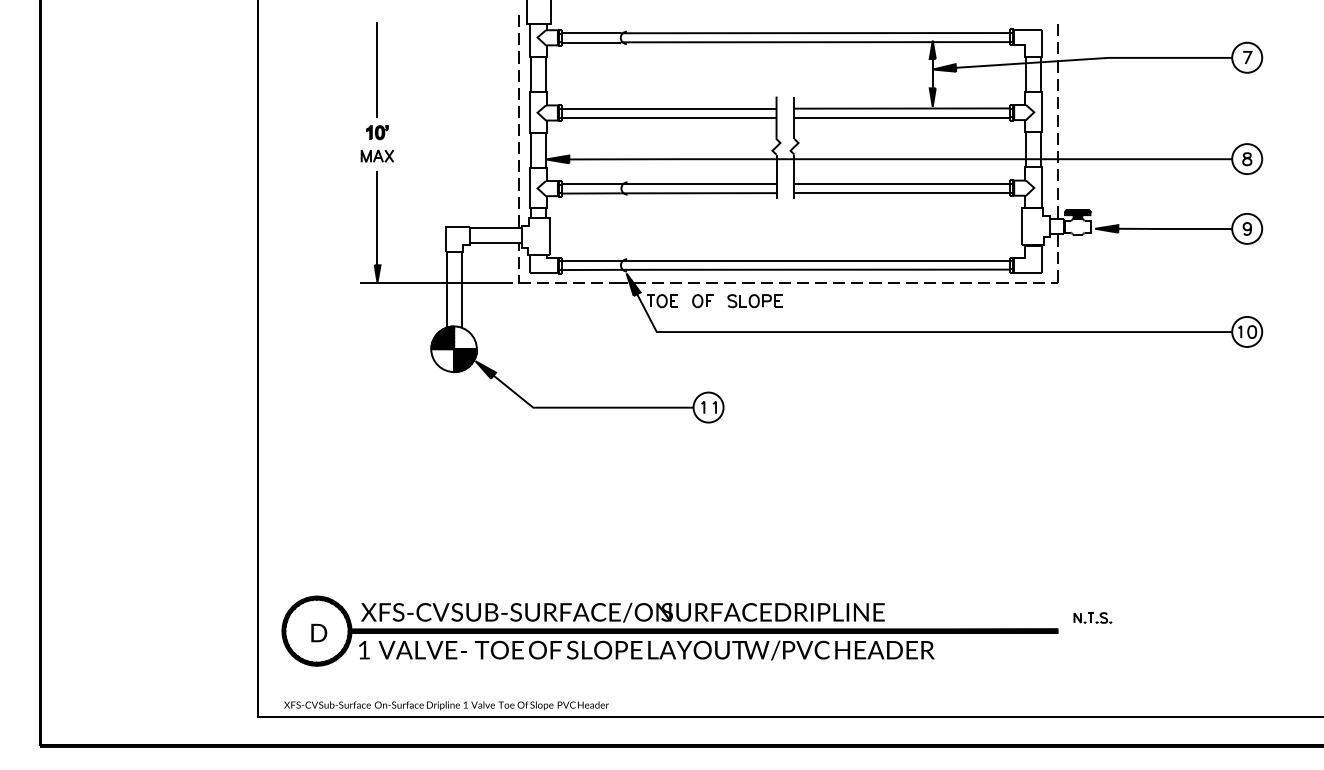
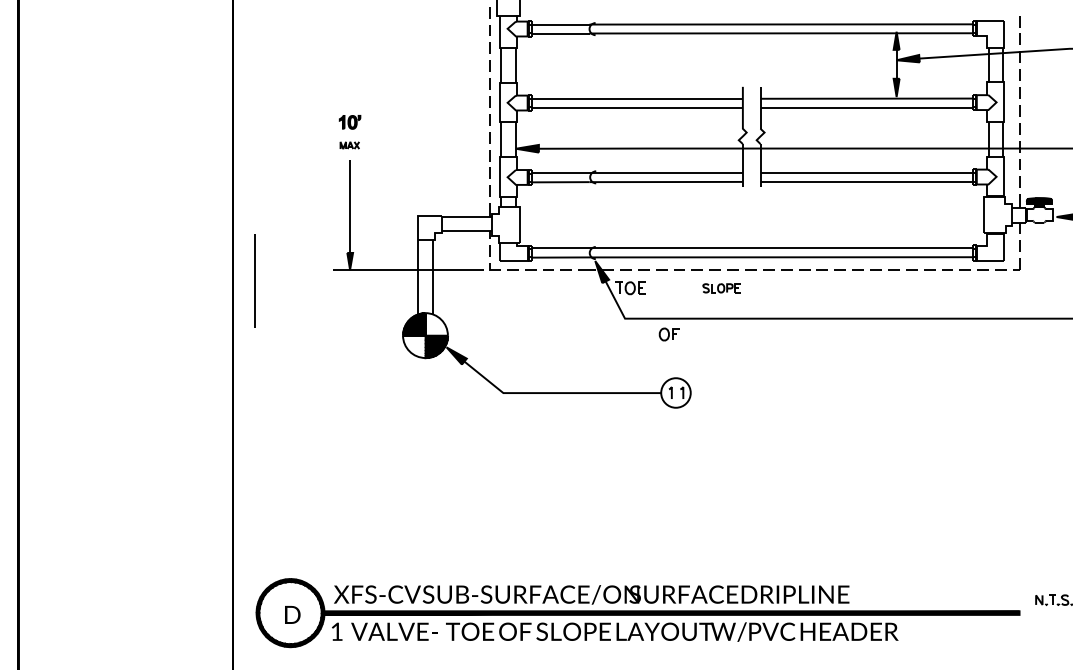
line: (376, 69) -> (253, 280), moved
part: (376, 155) -> (349, 144), size x0.6
part: (702, 301) -> (669, 334), moved
part: (754, 301) -> (721, 288), size x0.7

